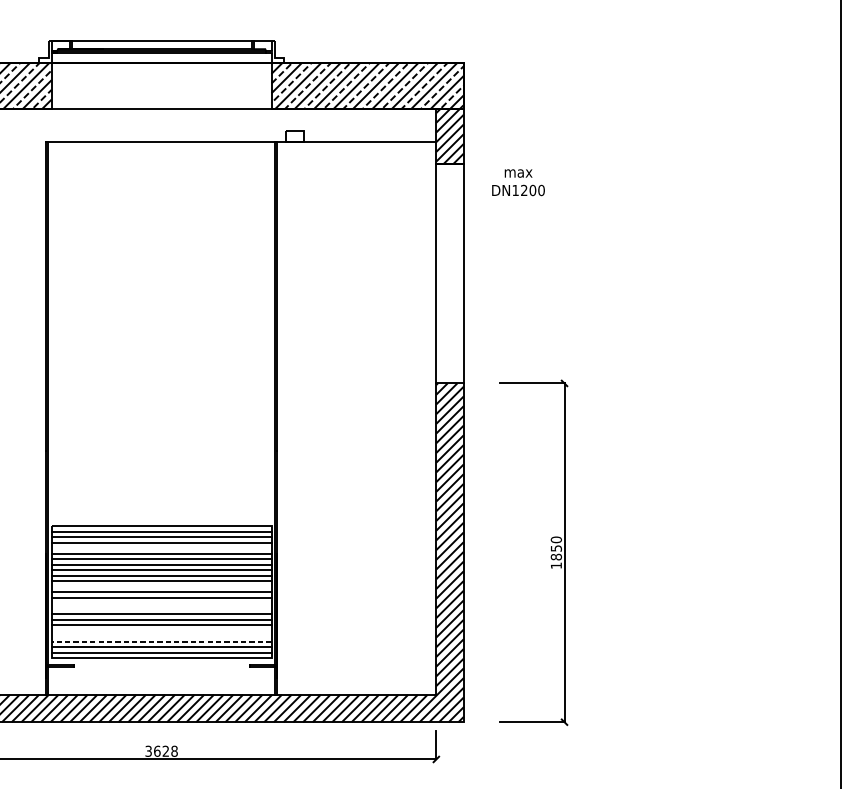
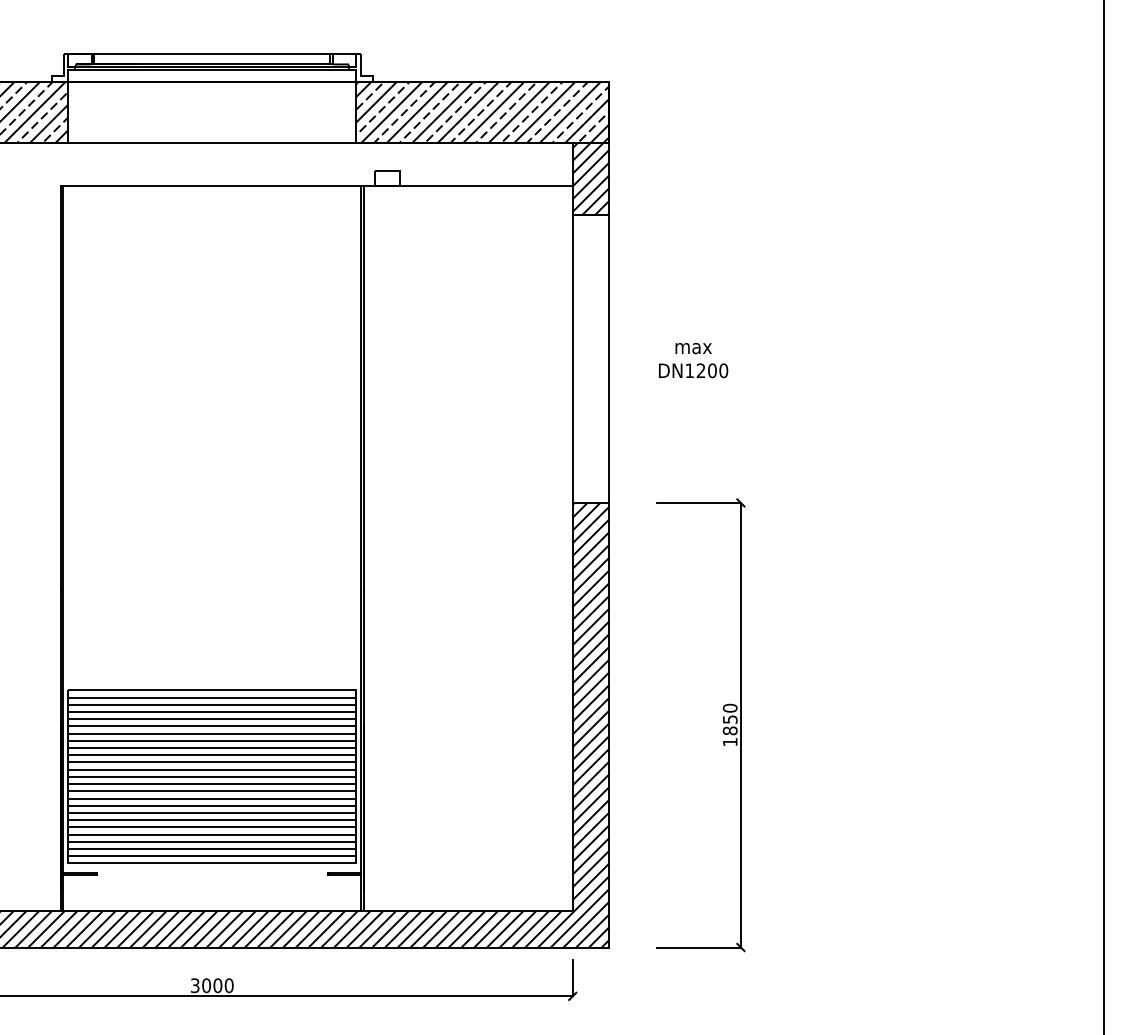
text: (518, 182) -> (693, 360), moved
line: (161, 548) -> (212, 719), added
line: (161, 586) -> (212, 769), added
line: (161, 603) -> (212, 791), added
line: (161, 608) -> (212, 798), added
line: (161, 630) -> (212, 827), added
line: (161, 636) -> (212, 834), added
line: (161, 641) -> (211, 841), dashed -> solid
text: (165, 751) -> (217, 985), 3628 -> 3000

